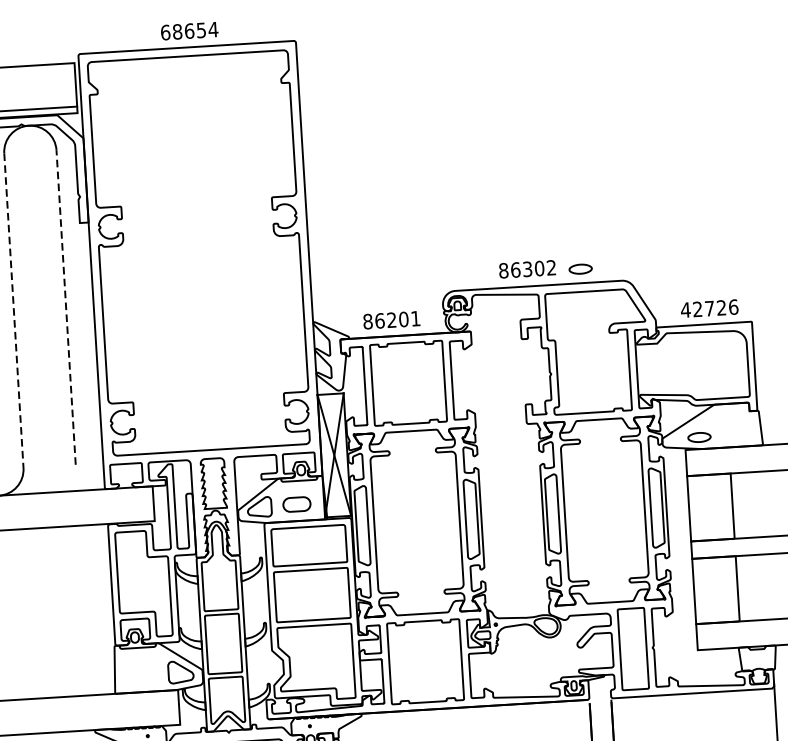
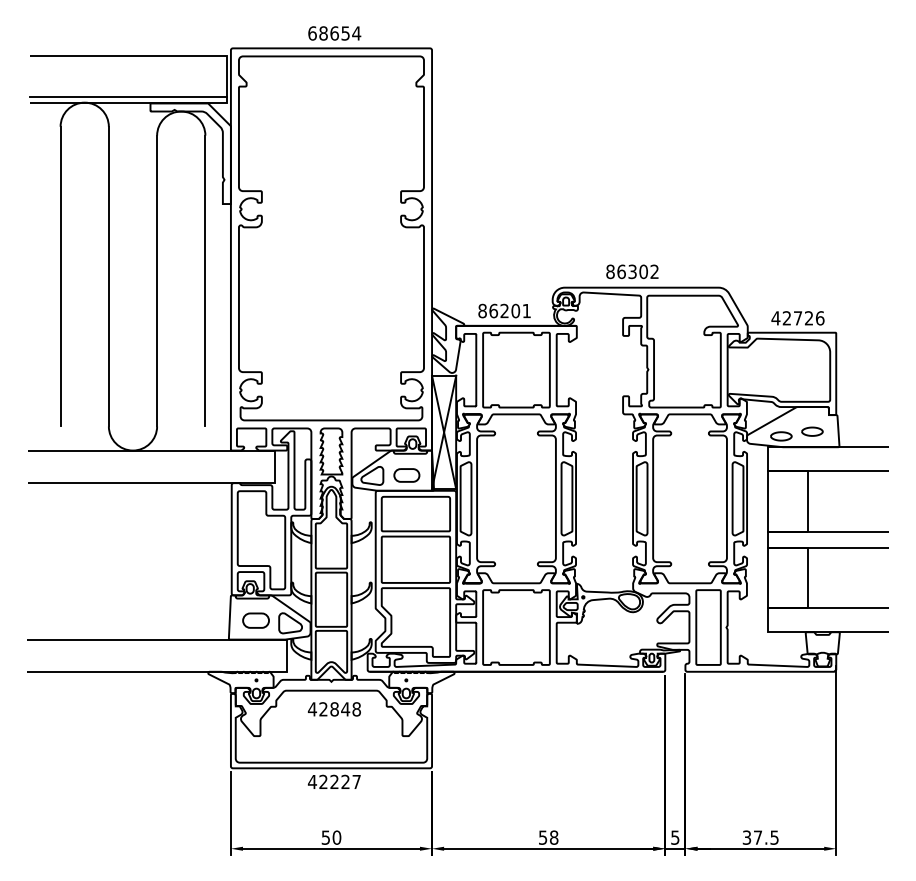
part: (580, 268) -> (812, 431), moved
line: (66, 306) -> (205, 280), dashed -> solid
line: (14, 311) -> (157, 281), dashed -> solid
part: (142, 671) -> (255, 620), added

